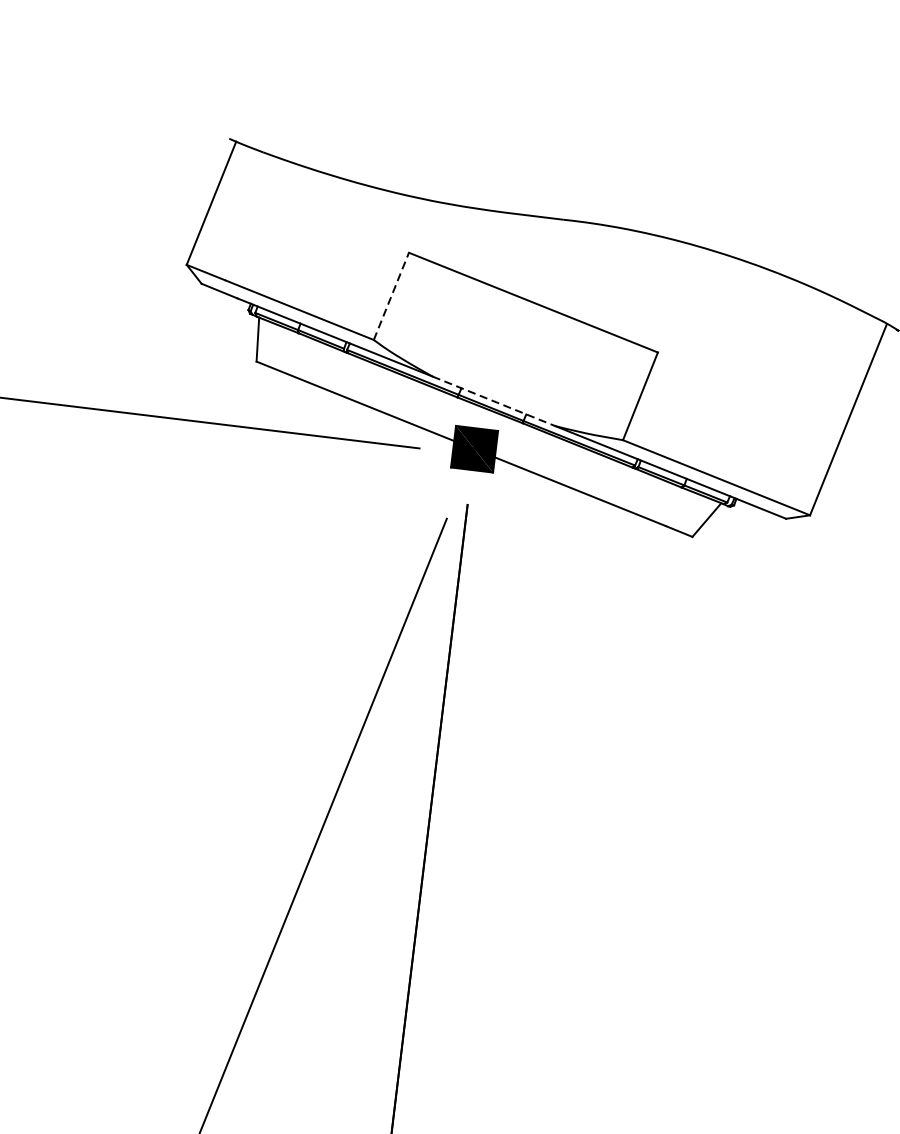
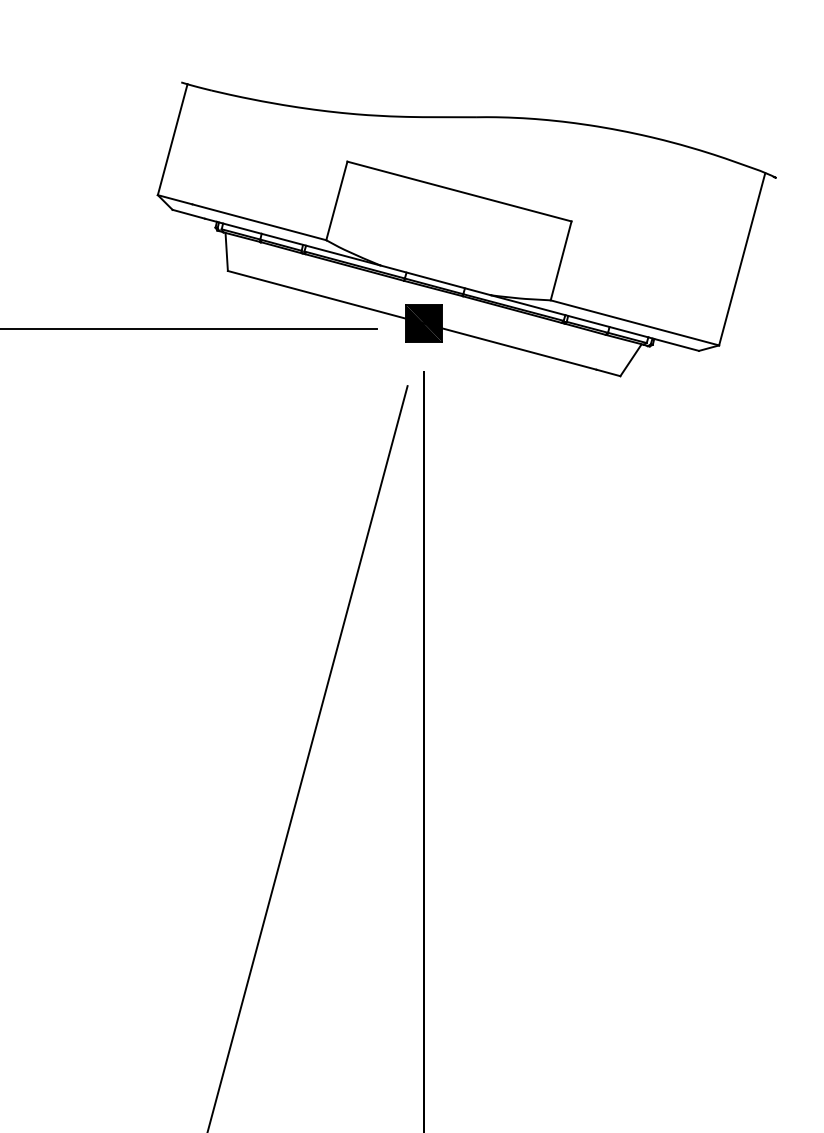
line: (391, 295) -> (336, 200), dashed -> solid
line: (494, 401) -> (436, 280), dashed -> solid

